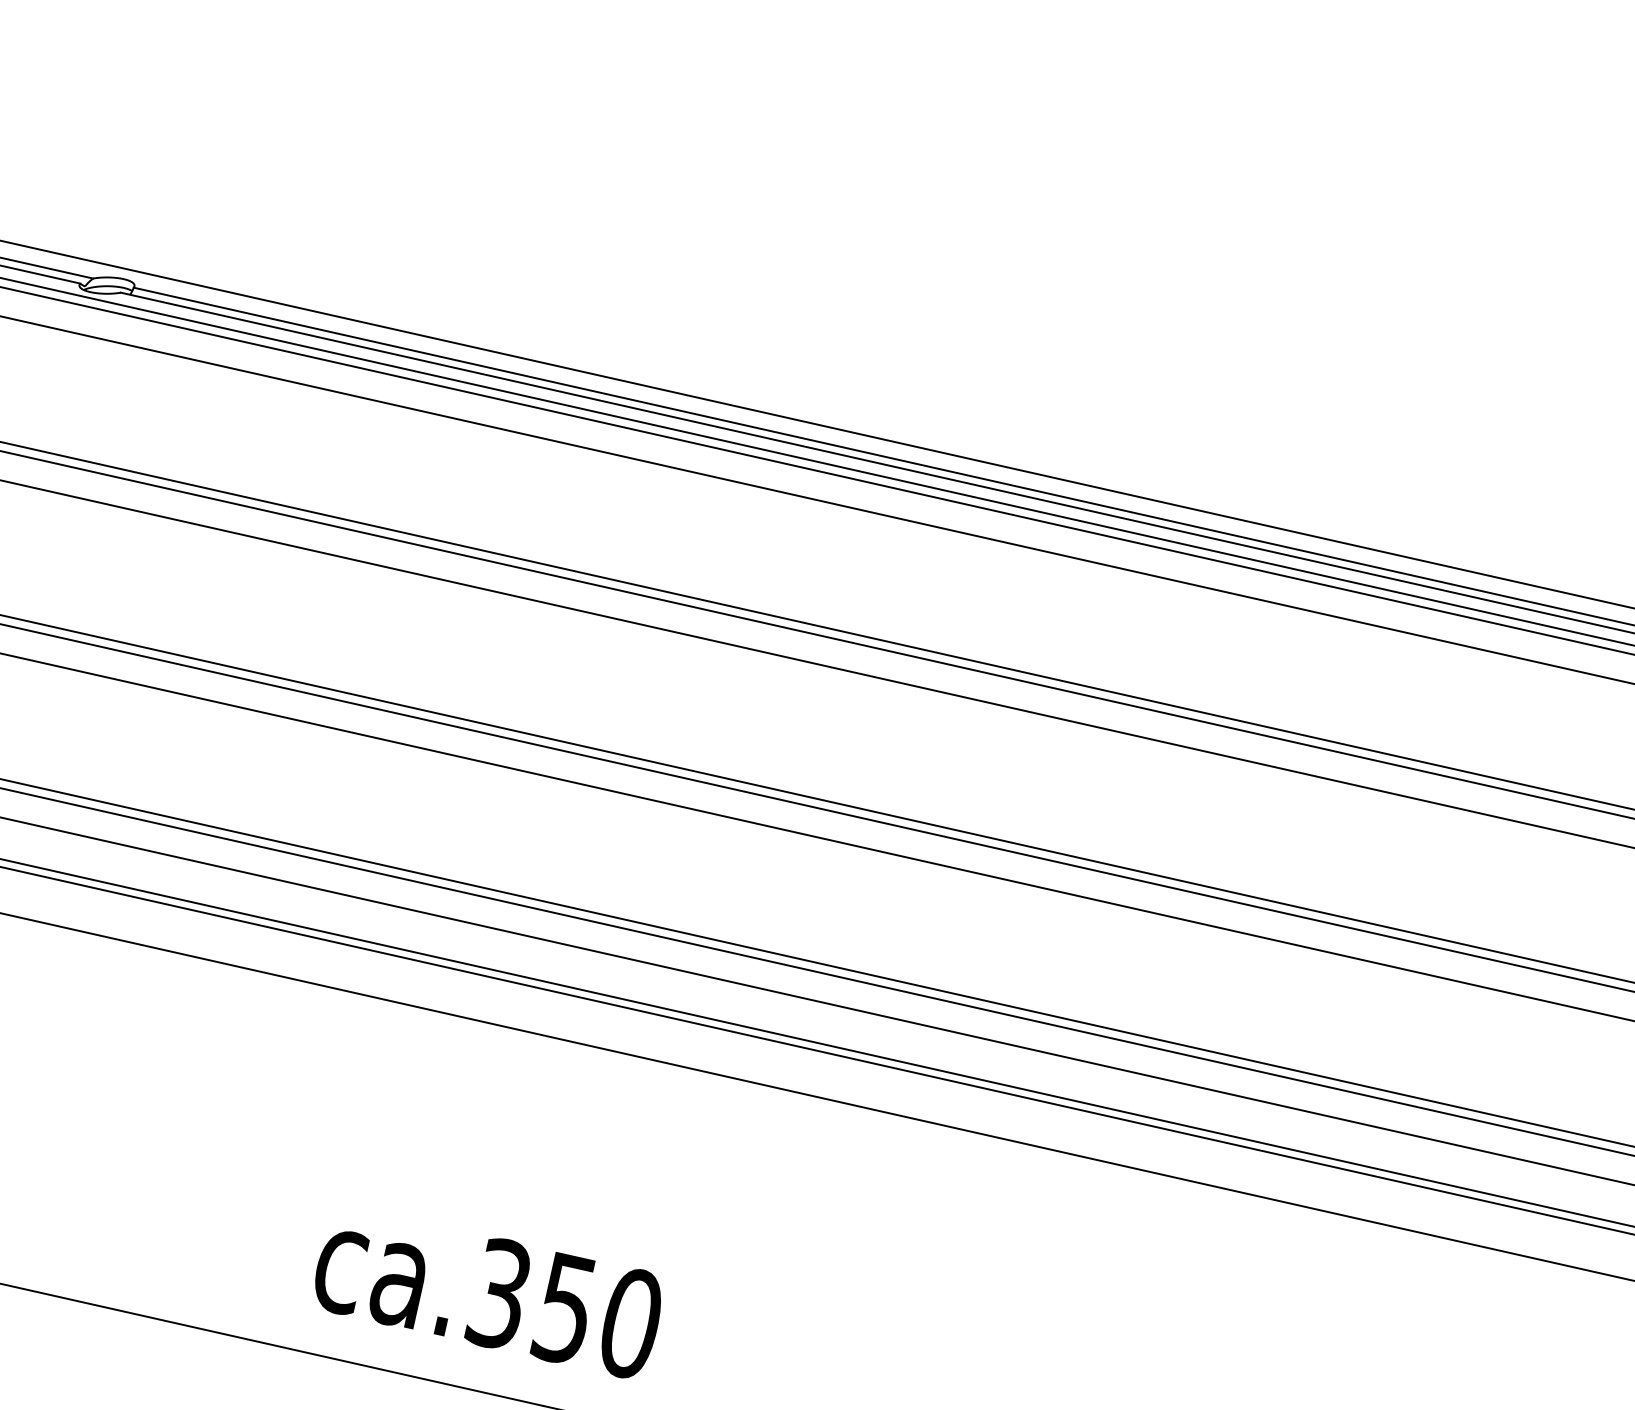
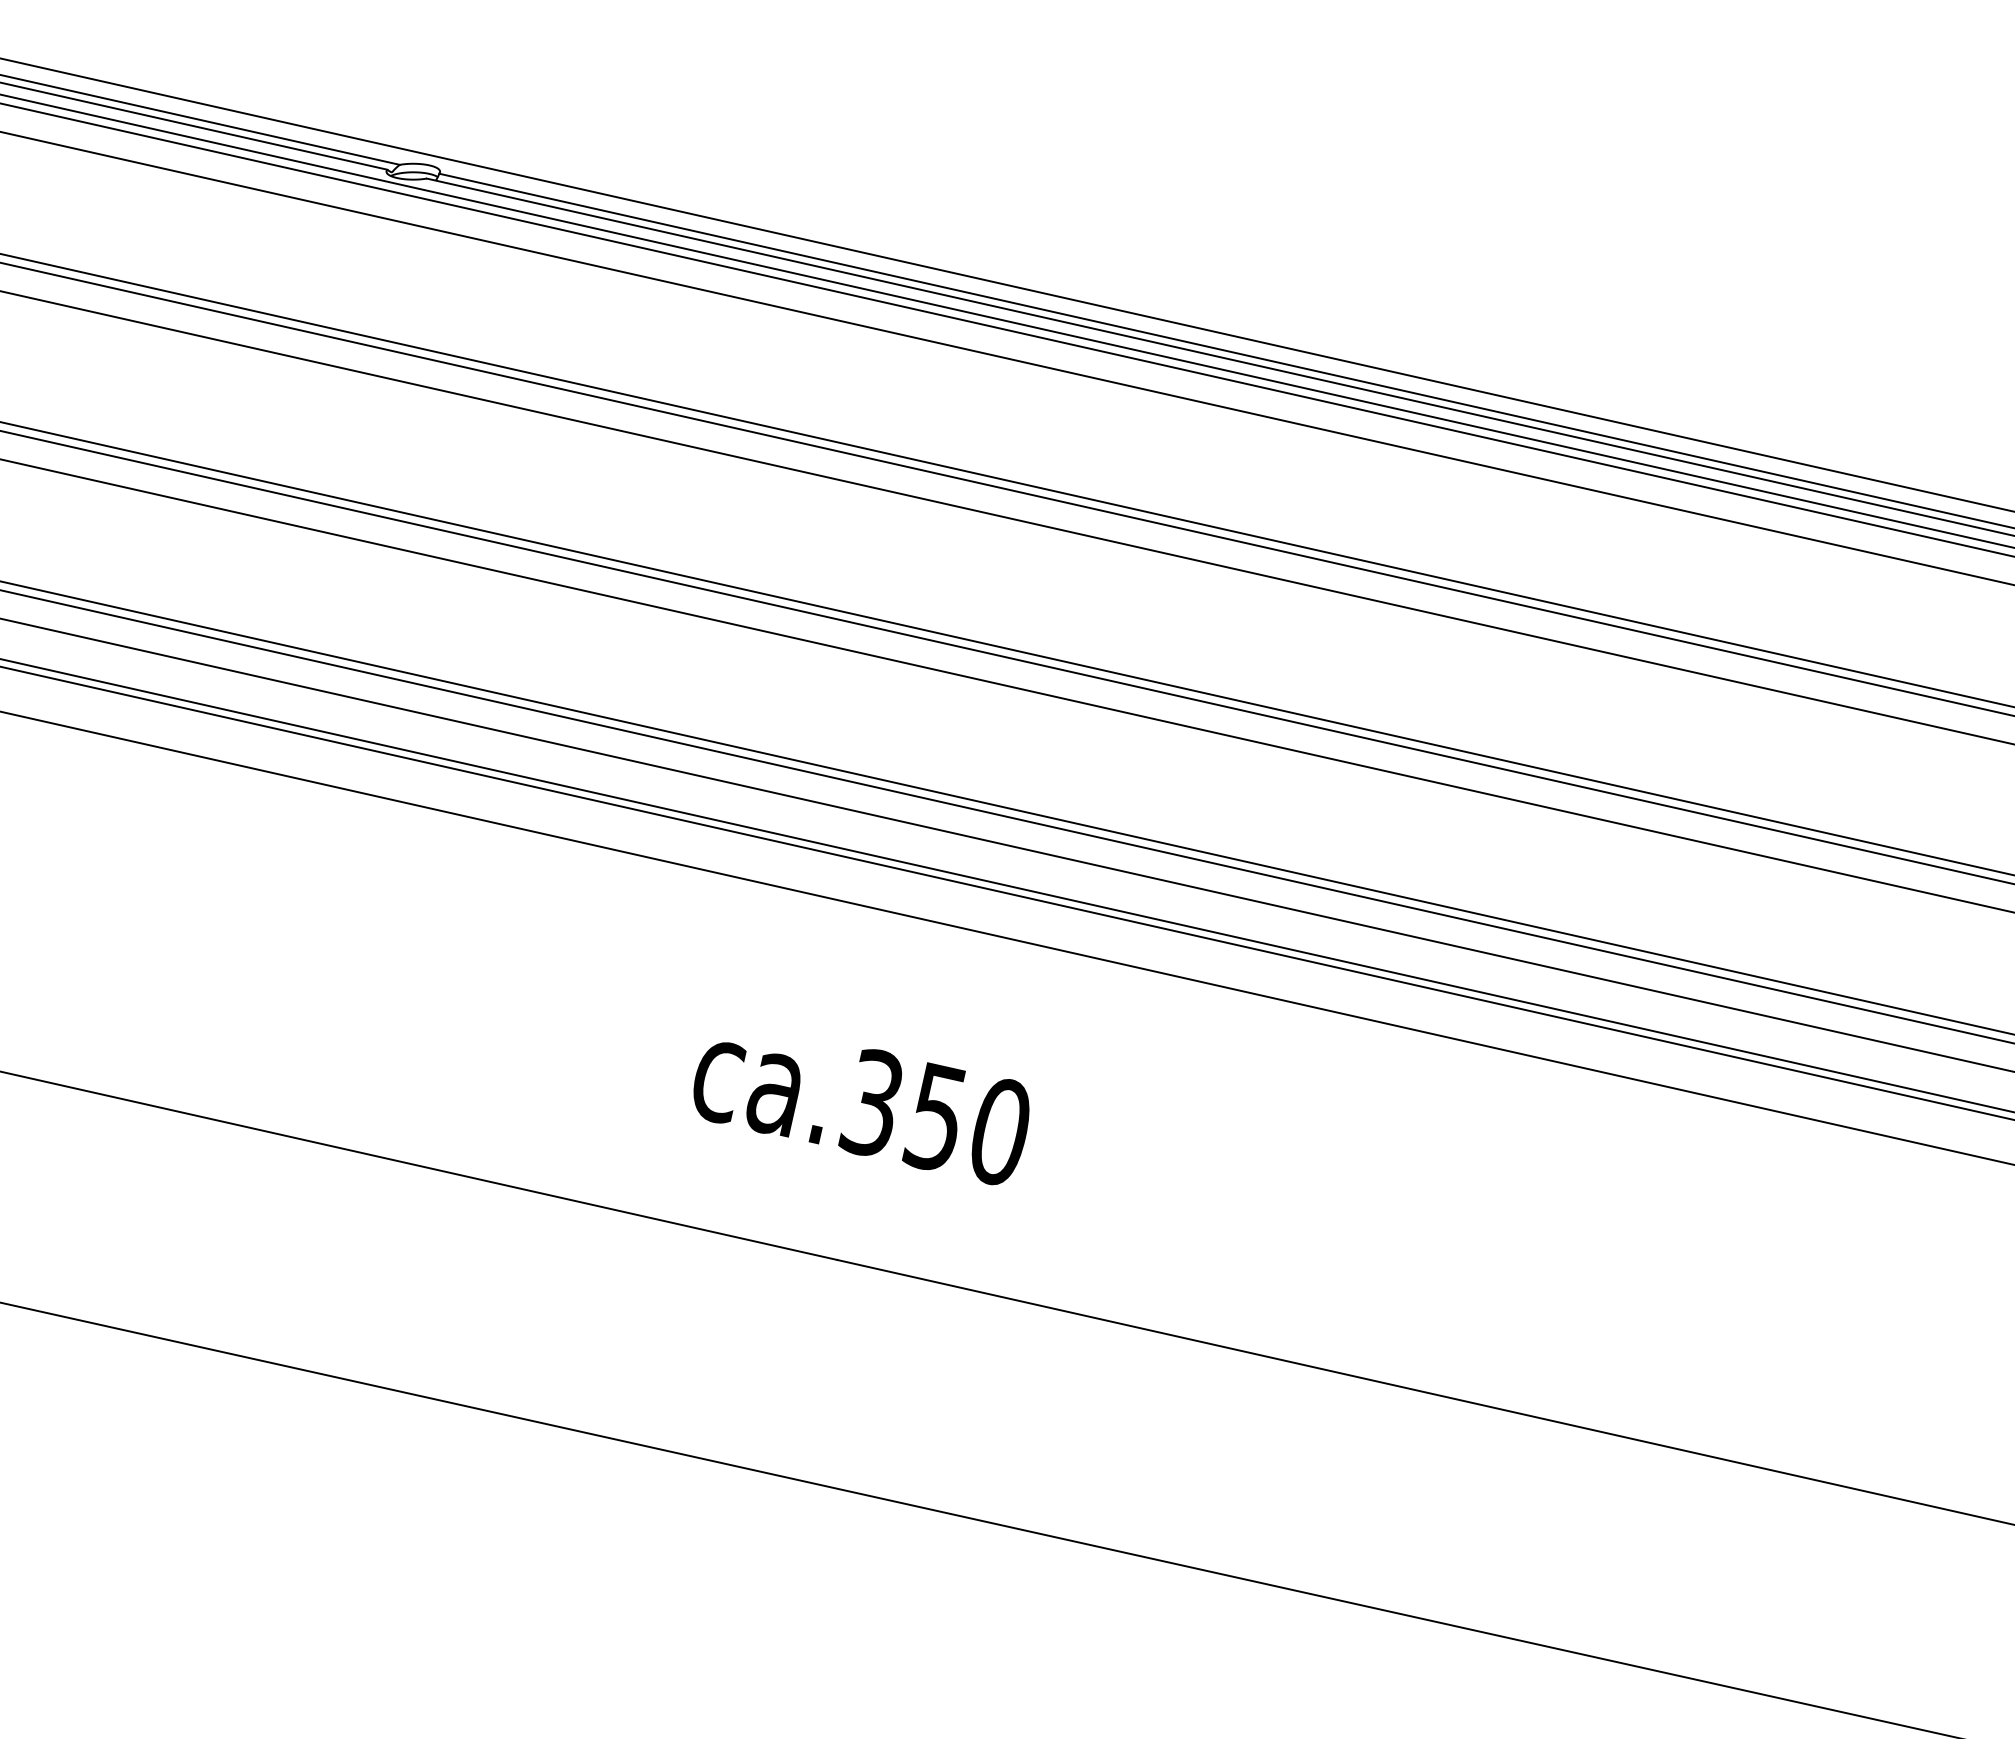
text: (488, 1304) -> (861, 1113), moved

